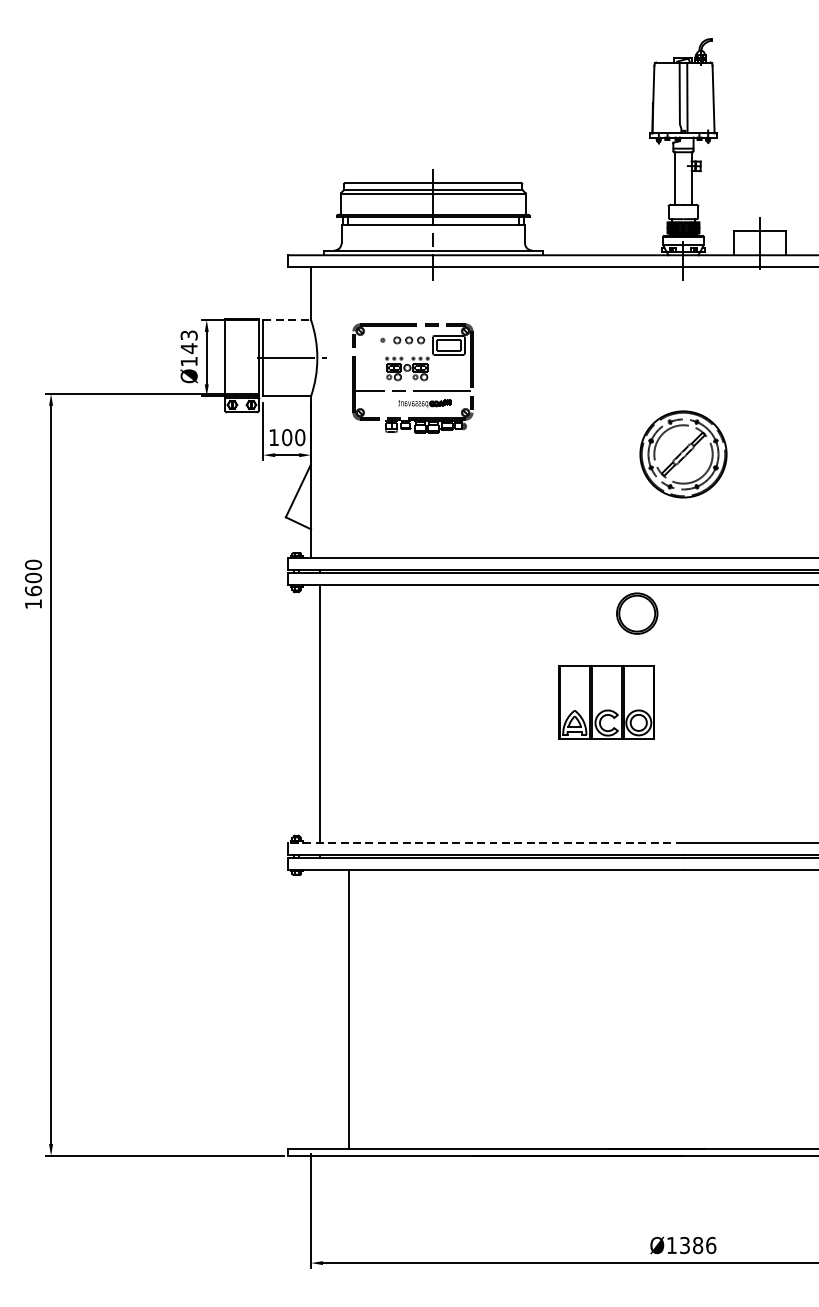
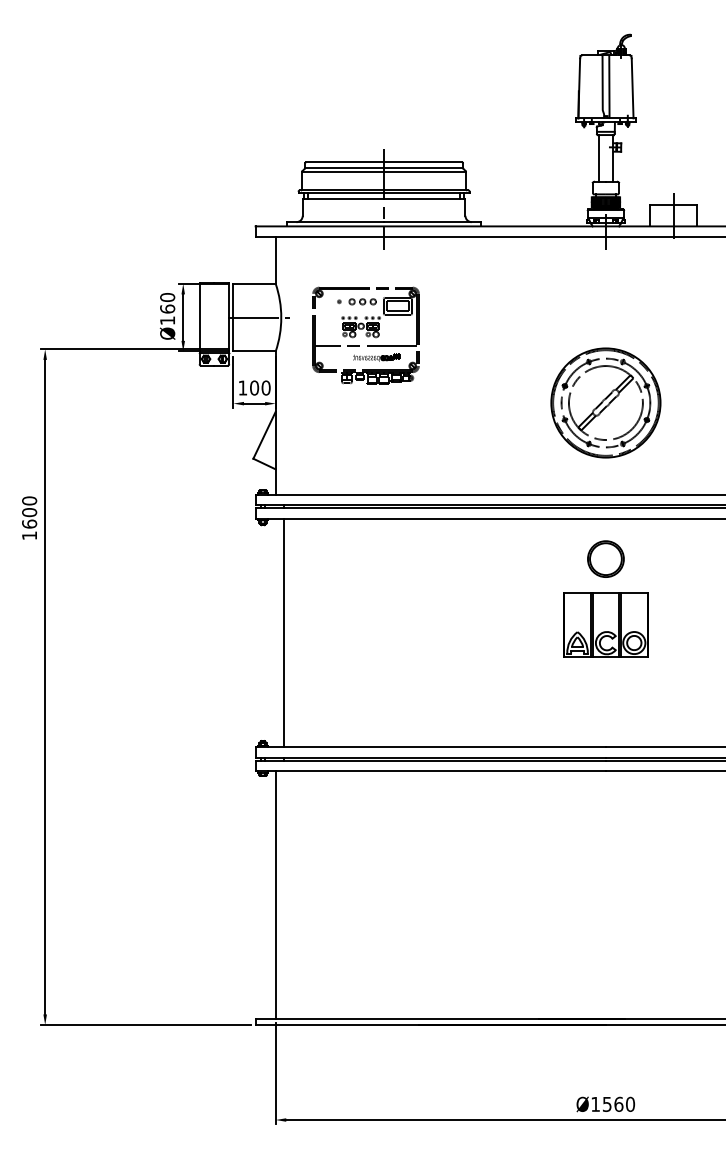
line: (288, 319) -> (255, 283), dashed -> solid
text: (189, 342) -> (167, 303), Ø143 -> Ø160
part: (682, 453) -> (605, 402), size x1.43
part: (636, 612) -> (605, 558), moved
part: (606, 701) -> (605, 624), moved
line: (485, 842) -> (430, 747), dashed -> solid
line: (349, 1008) -> (275, 894), moved
text: (698, 1244) -> (619, 1103), Ø1386 -> Ø1560

